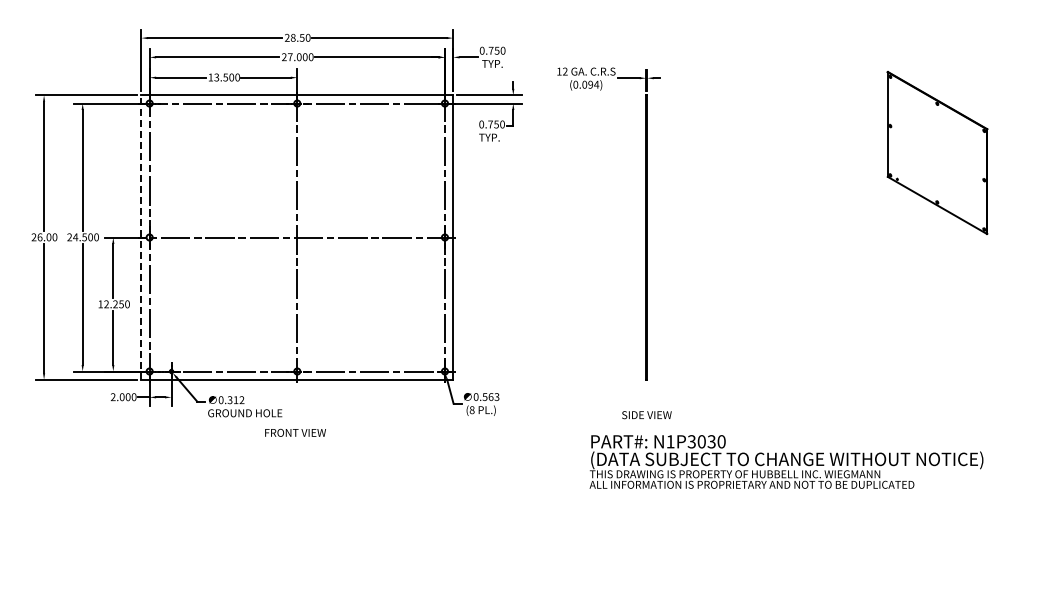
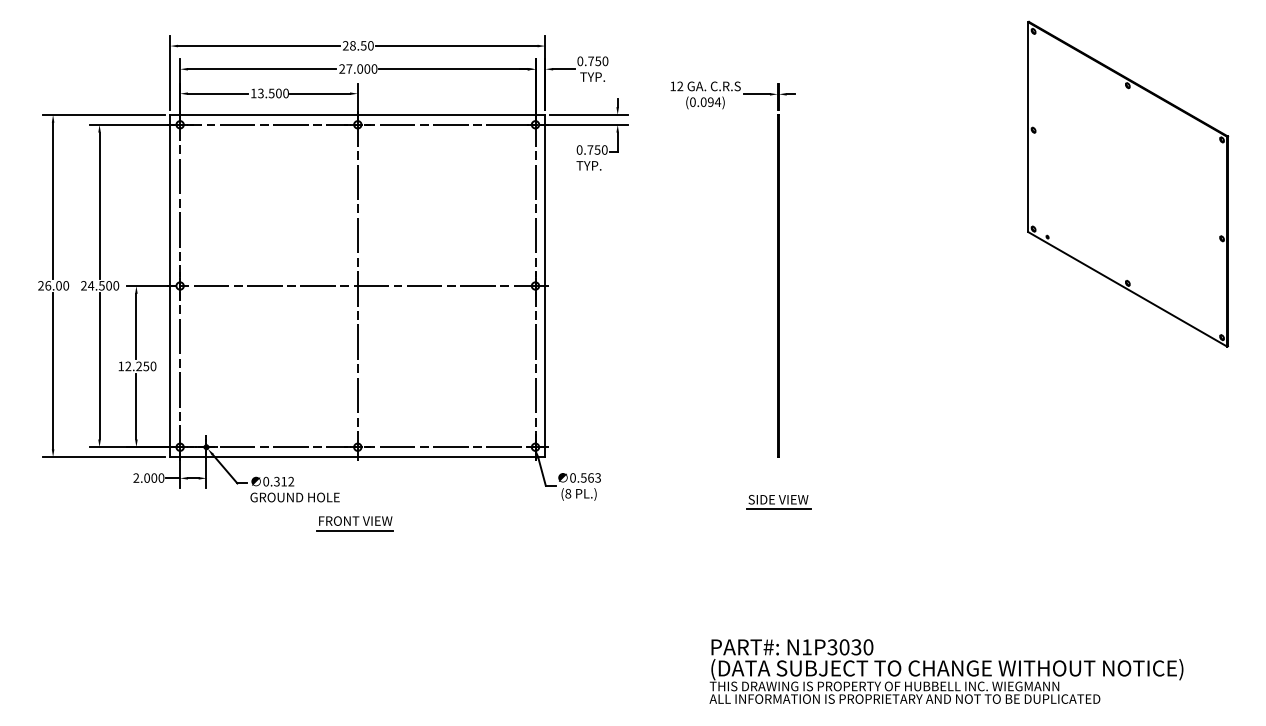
part: (937, 152) -> (1128, 183), size x1.67
line: (141, 237) -> (170, 285), dashed -> solid
line: (647, 423) -> (779, 509), added
line: (294, 440) -> (354, 530), added
text: (786, 461) -> (946, 671), moved

